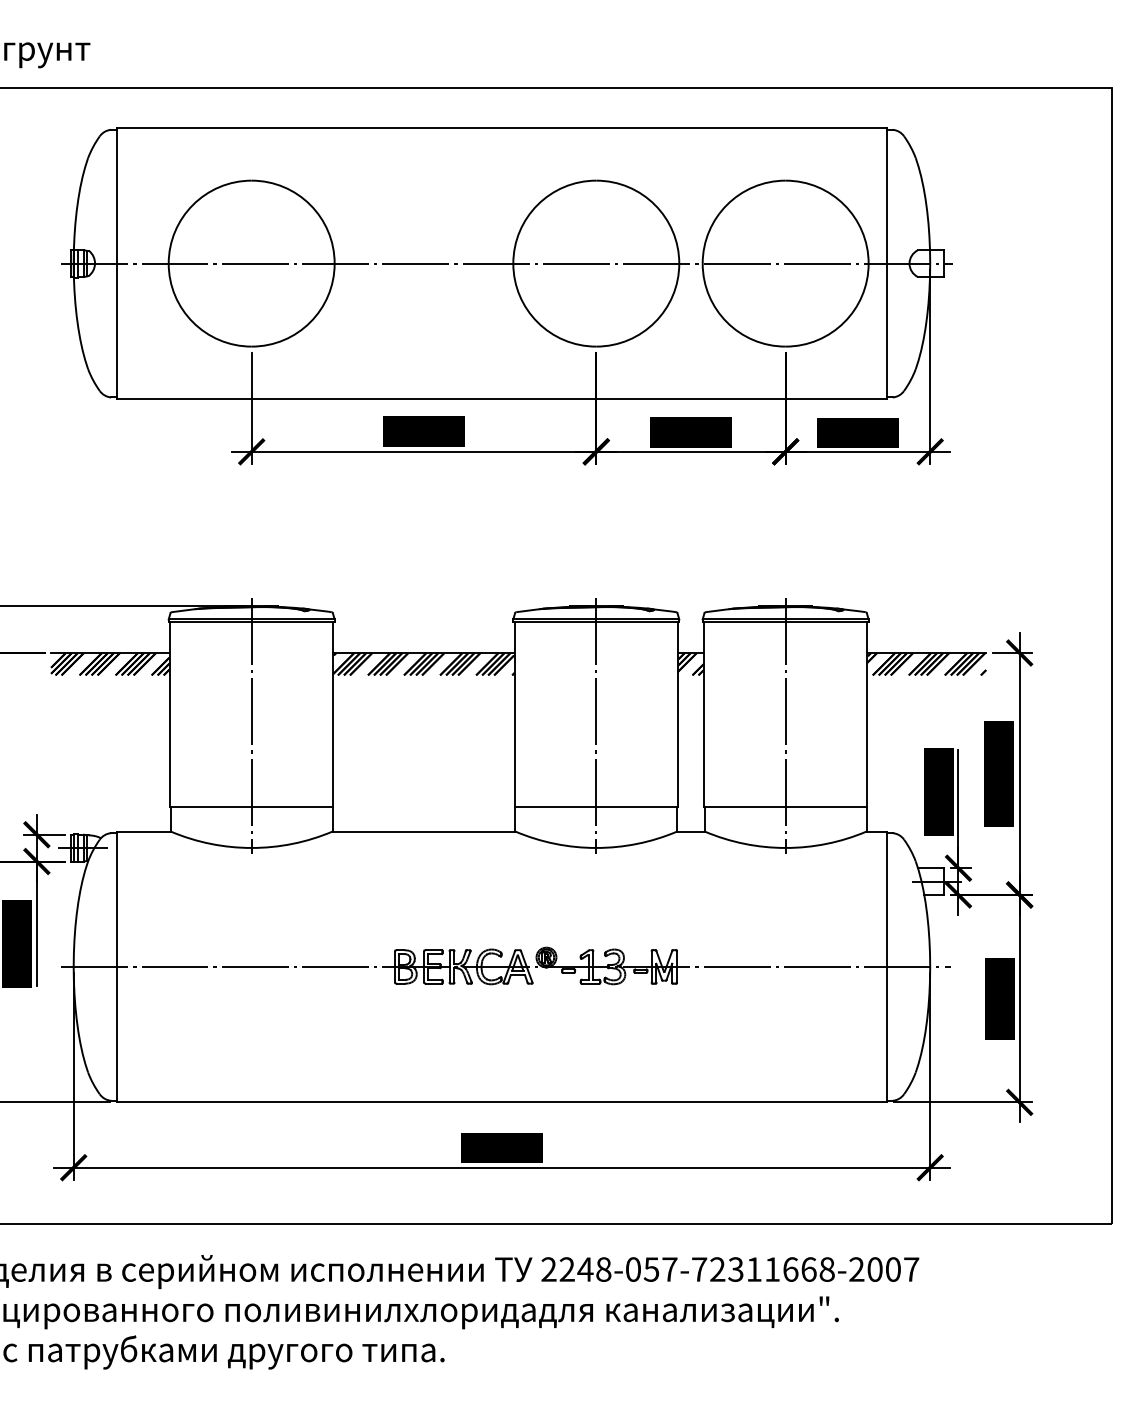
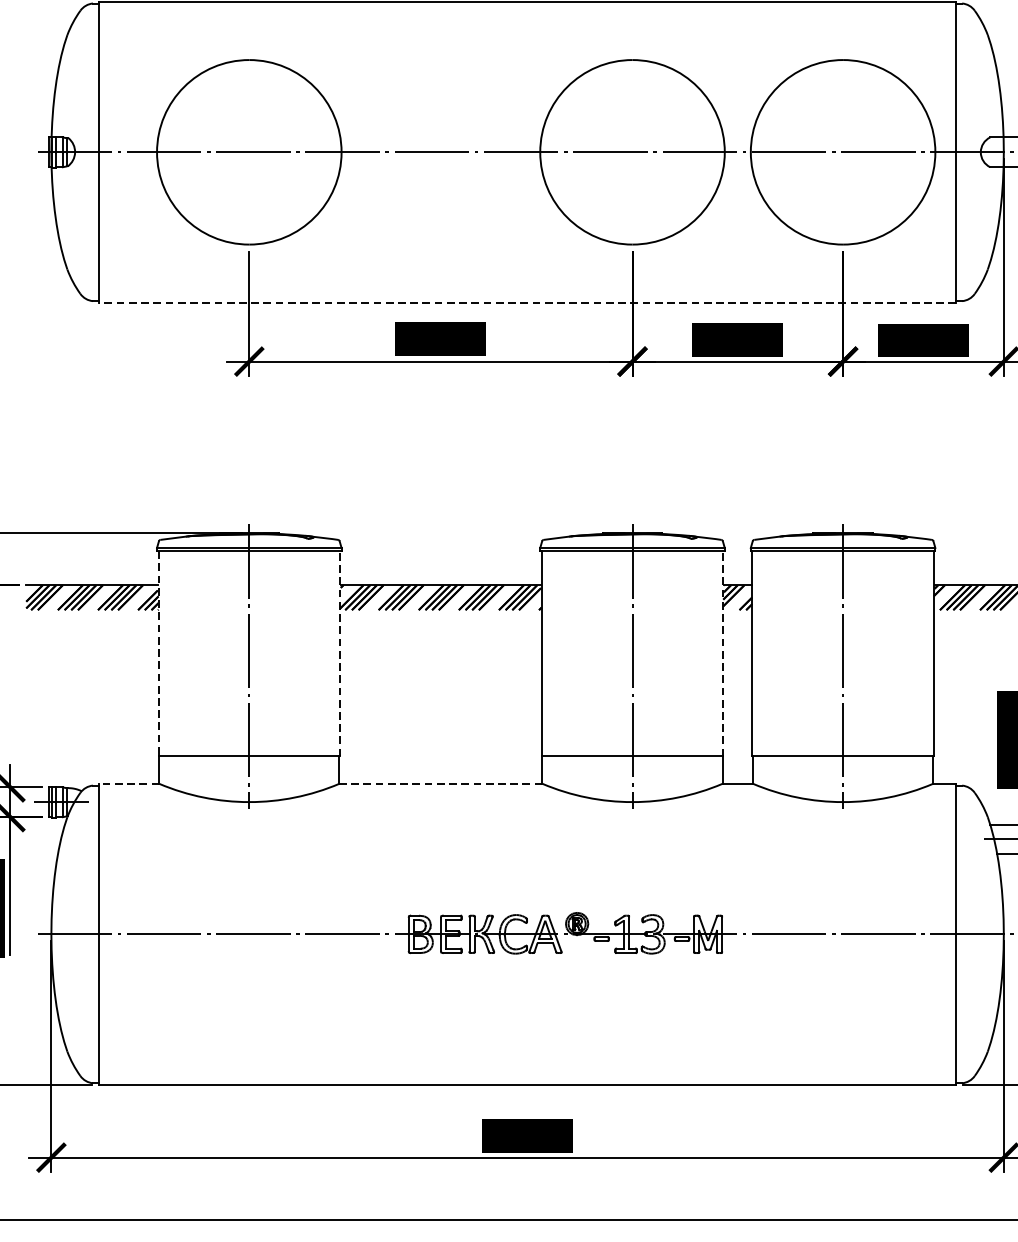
line: (501, 399) -> (527, 303), solid -> dashed
line: (333, 714) -> (340, 653), solid -> dashed
line: (677, 714) -> (722, 653), solid -> dashed
line: (170, 715) -> (159, 654), solid -> dashed
line: (143, 831) -> (129, 783), solid -> dashed
line: (423, 831) -> (440, 783), solid -> dashed

